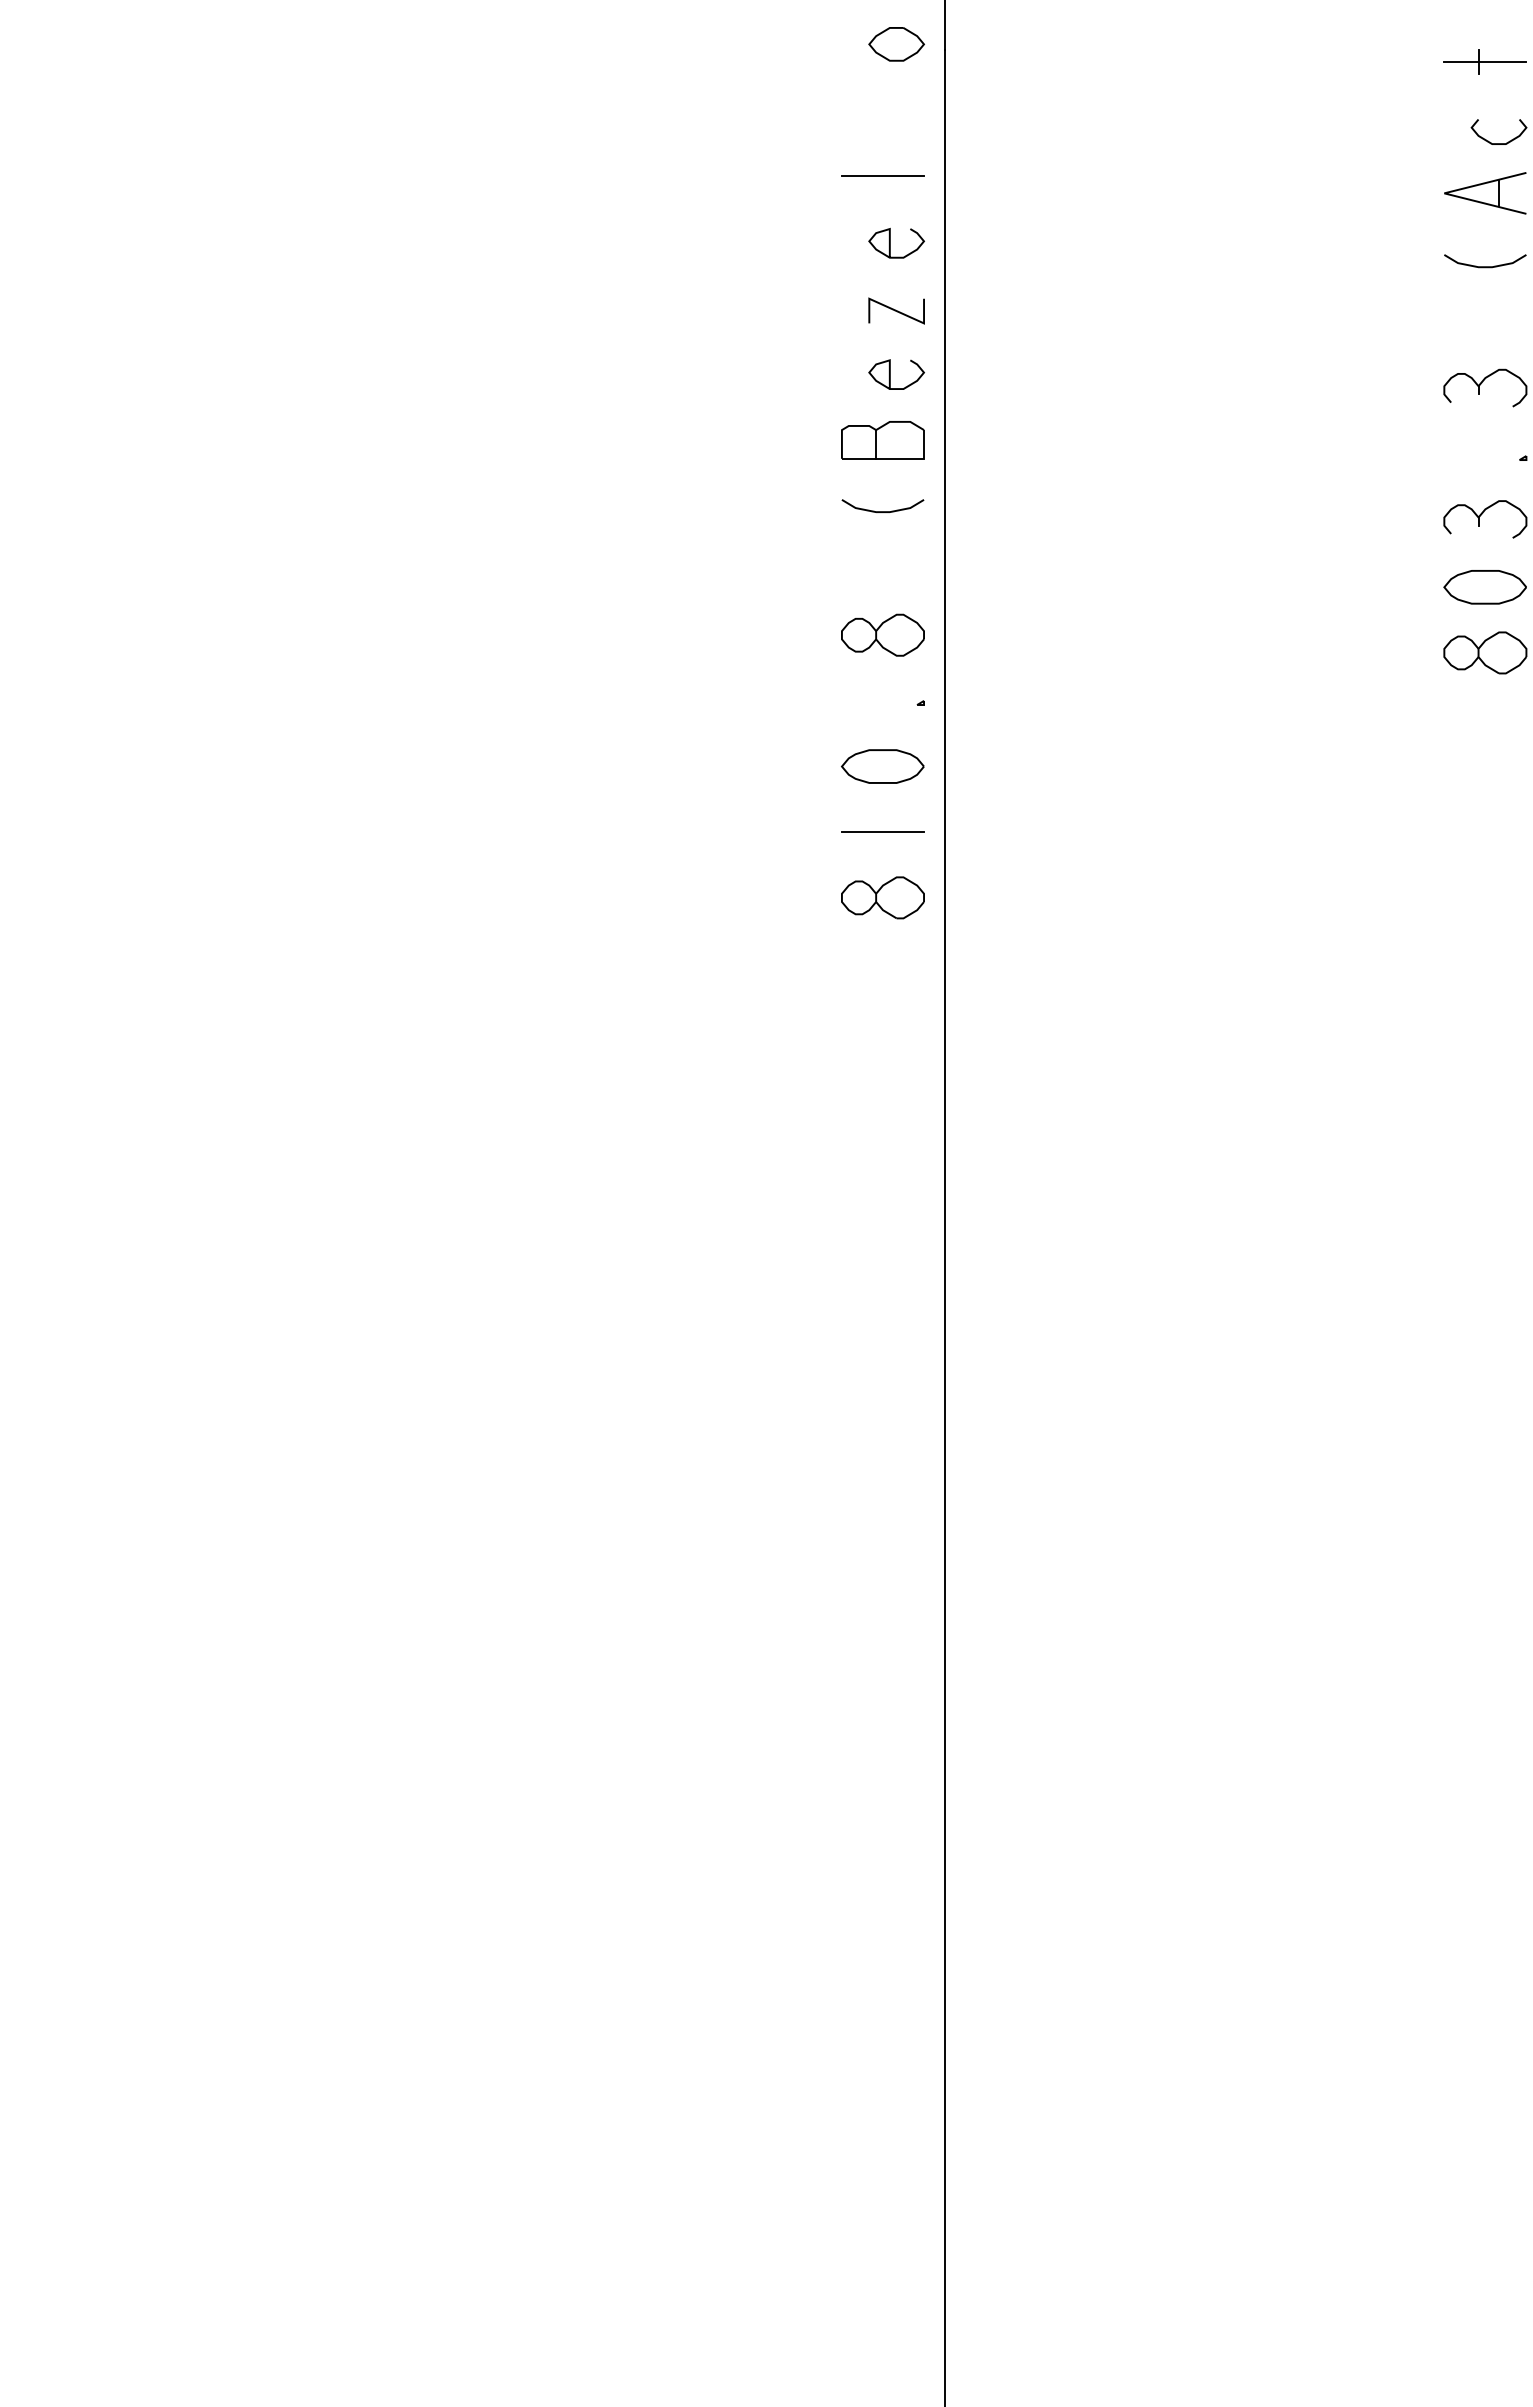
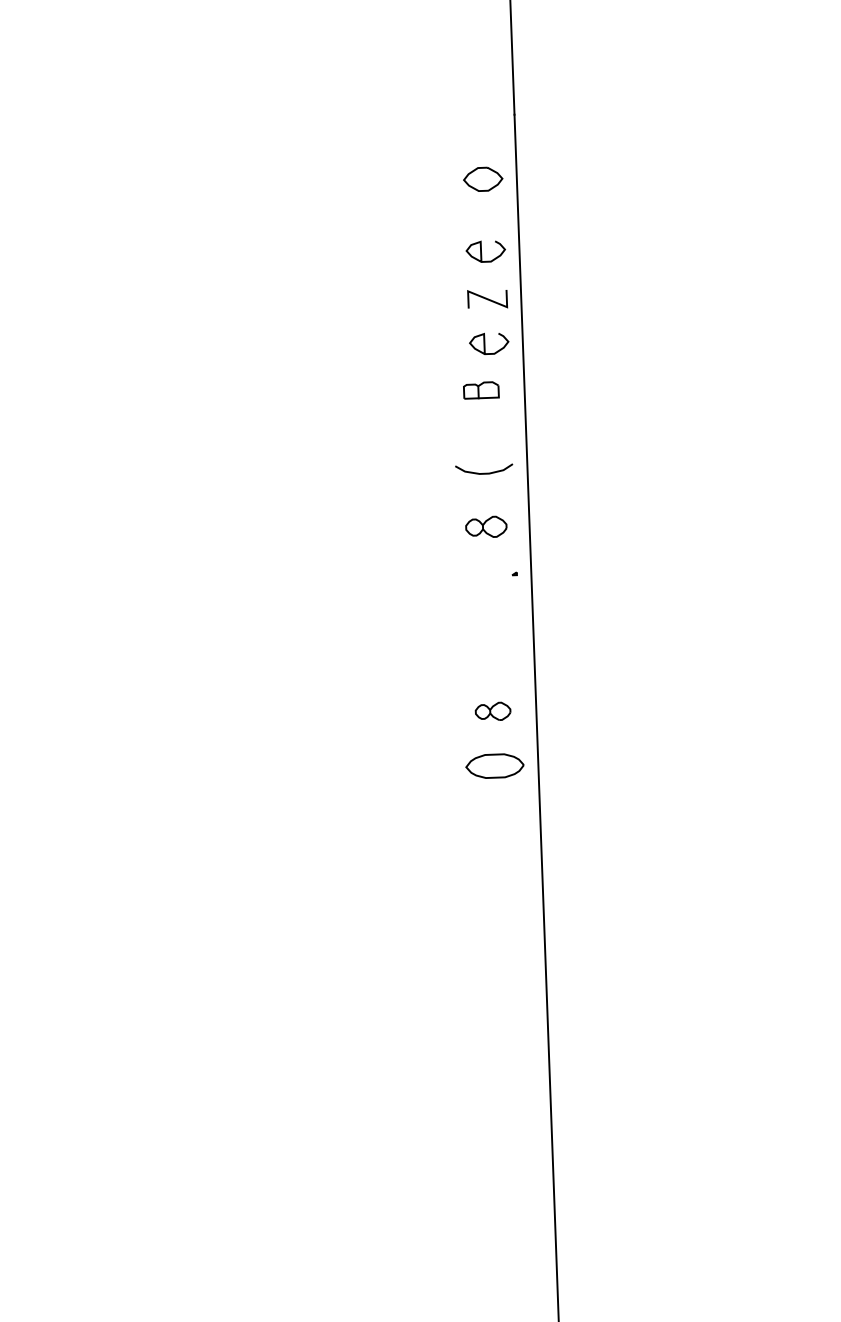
part: (896, 44) -> (483, 179), moved
line: (882, 175) -> (474, 204), removed
part: (882, 440) -> (481, 390), size x0.6
curve: (882, 511) -> (484, 473), moved
part: (882, 634) -> (486, 526), size x0.7
part: (882, 766) -> (494, 766), moved
line: (882, 832) -> (491, 665), removed
part: (882, 897) -> (492, 711), size x0.6

